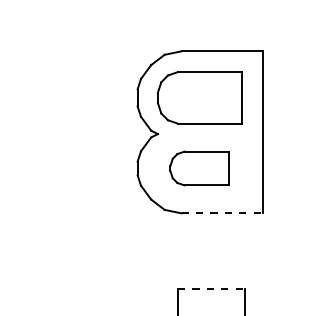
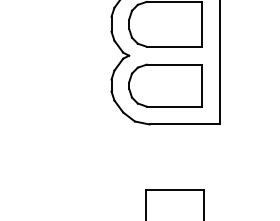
part: (199, 168) -> (165, 85), size x1.43
line: (222, 213) -> (185, 124), dashed -> solid
line: (211, 288) -> (175, 189), dashed -> solid

